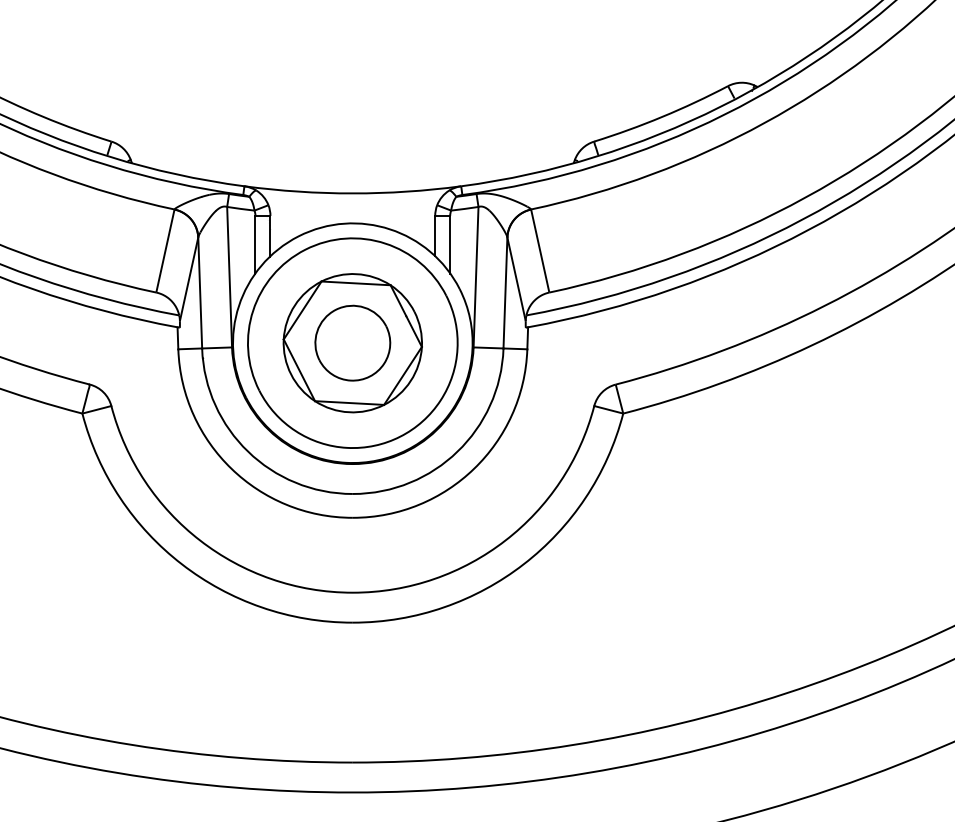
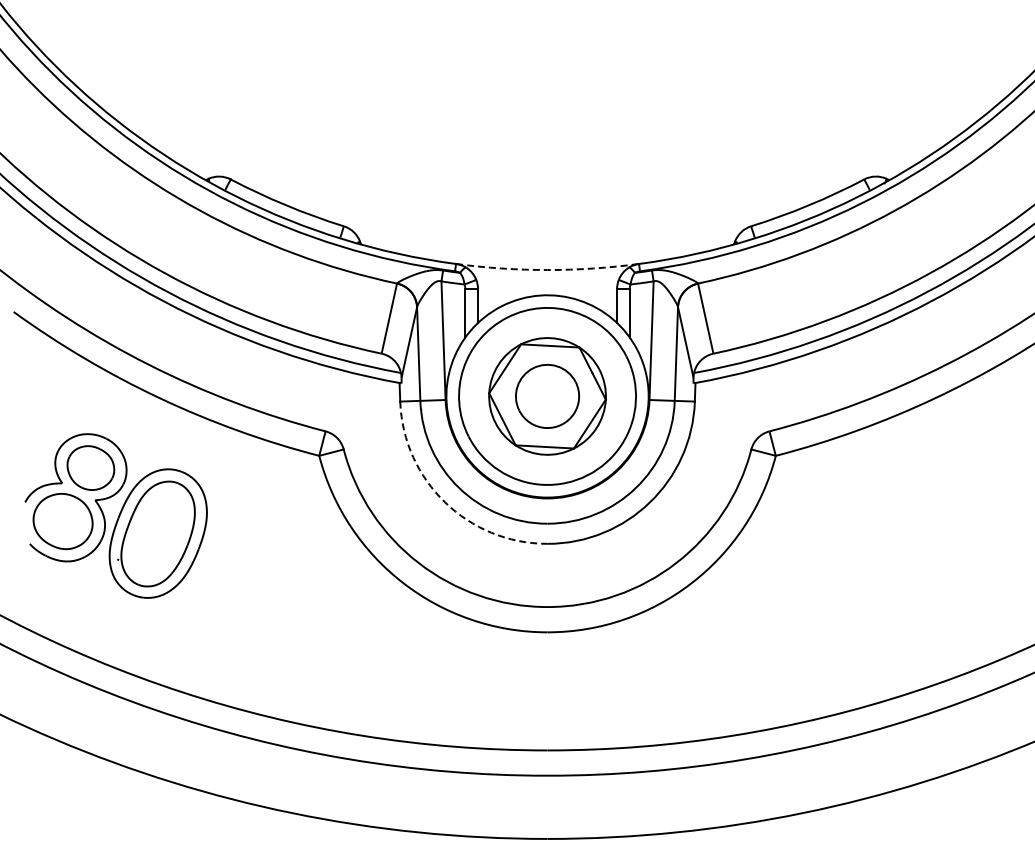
arc: (352, 194) -> (547, 270), solid -> dashed
arc: (231, 468) -> (445, 502), solid -> dashed

